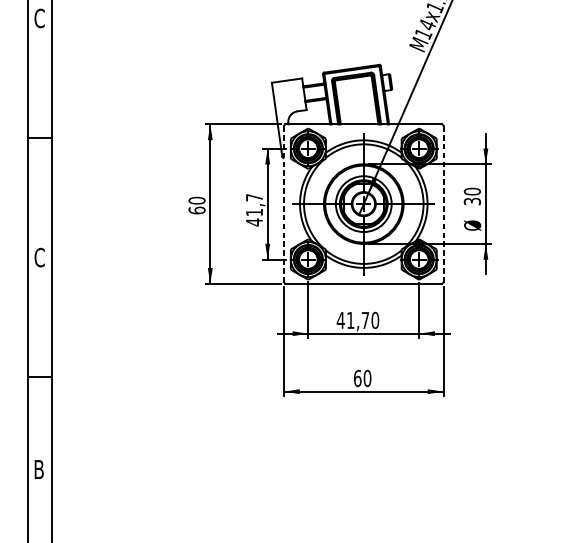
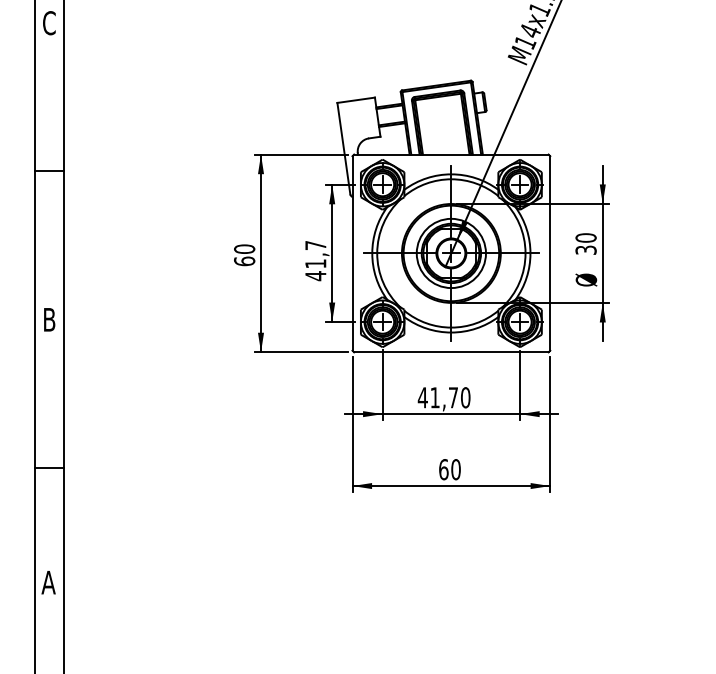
line: (284, 203) -> (352, 252), dashed -> solid
line: (443, 203) -> (550, 252), dashed -> solid
text: (39, 257) -> (49, 319), C -> B
text: (38, 469) -> (48, 582), B -> A

